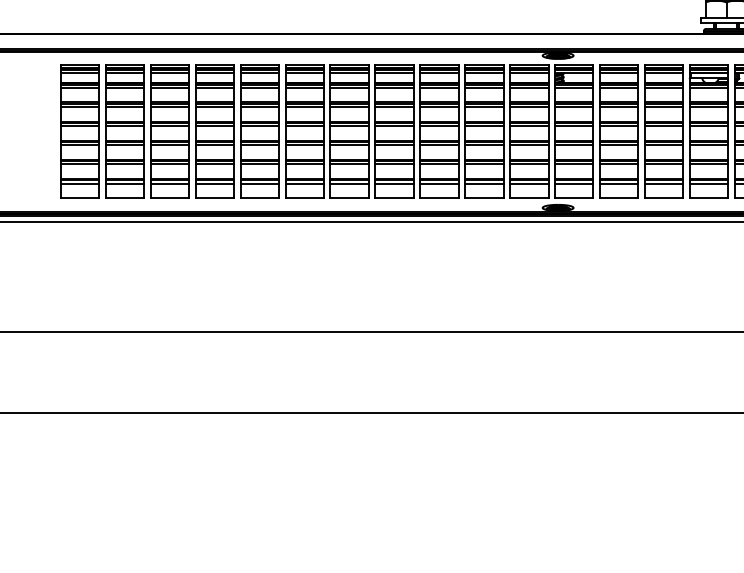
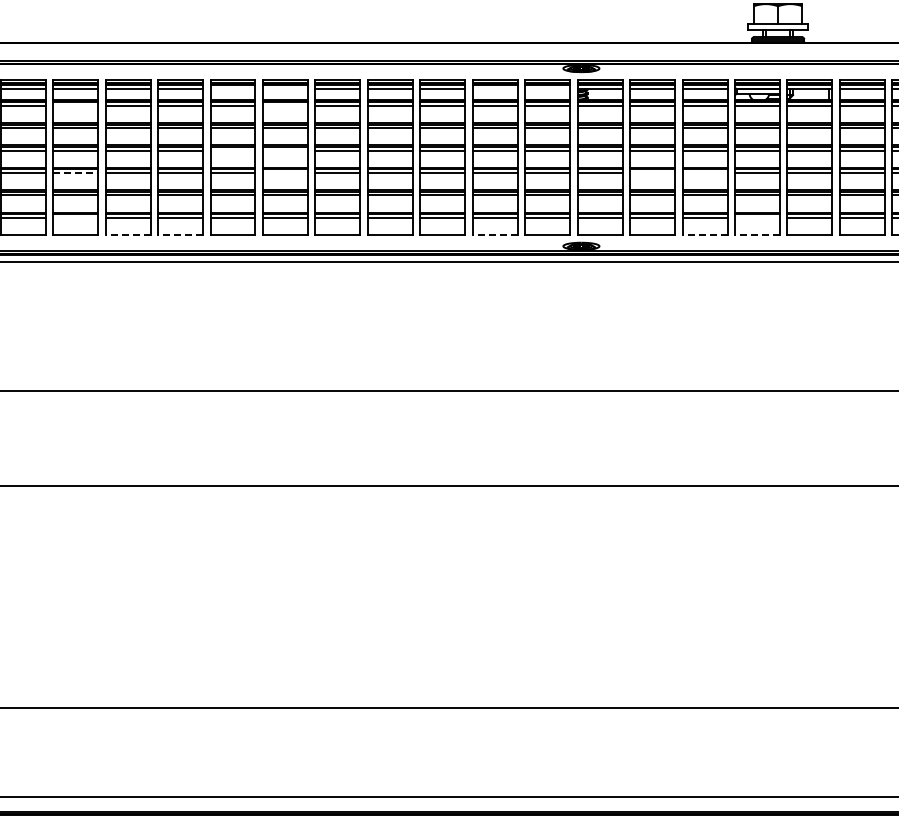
line: (259, 72) -> (232, 88), removed
line: (303, 72) -> (284, 88), removed
line: (483, 72) -> (494, 88), removed
line: (529, 72) -> (547, 88), removed
line: (125, 87) -> (75, 105), removed
line: (303, 87) -> (284, 105), removed
line: (259, 125) -> (232, 150), removed
line: (303, 125) -> (284, 150), removed
line: (125, 145) -> (76, 173), solid -> dashed
line: (303, 145) -> (284, 173), removed
line: (618, 145) -> (652, 173), removed
line: (663, 145) -> (704, 173), removed
line: (125, 183) -> (75, 217), removed
line: (708, 183) -> (757, 217), removed
line: (169, 198) -> (127, 235), solid -> dashed
line: (214, 198) -> (180, 235), solid -> dashed
line: (483, 198) -> (494, 235), solid -> dashed
line: (663, 198) -> (704, 235), solid -> dashed
line: (708, 198) -> (757, 235), solid -> dashed

